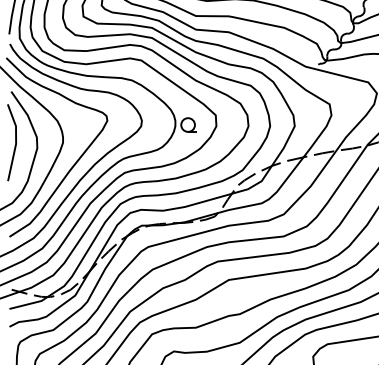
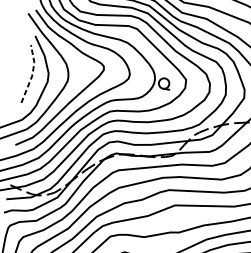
line: (16, 141) -> (32, 74), solid -> dashed

